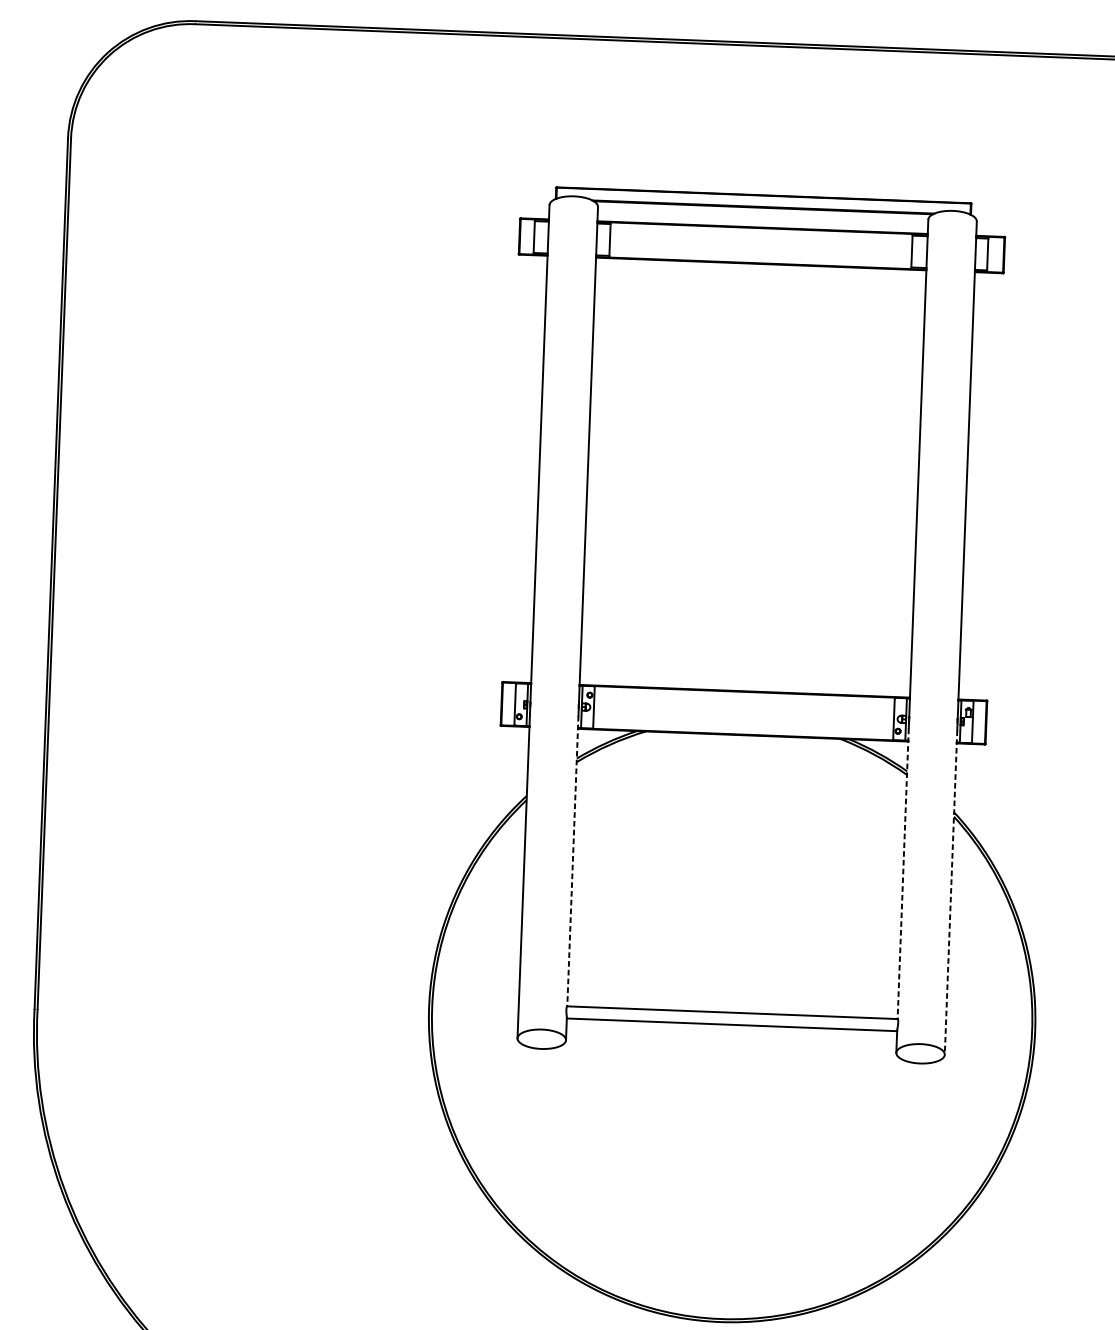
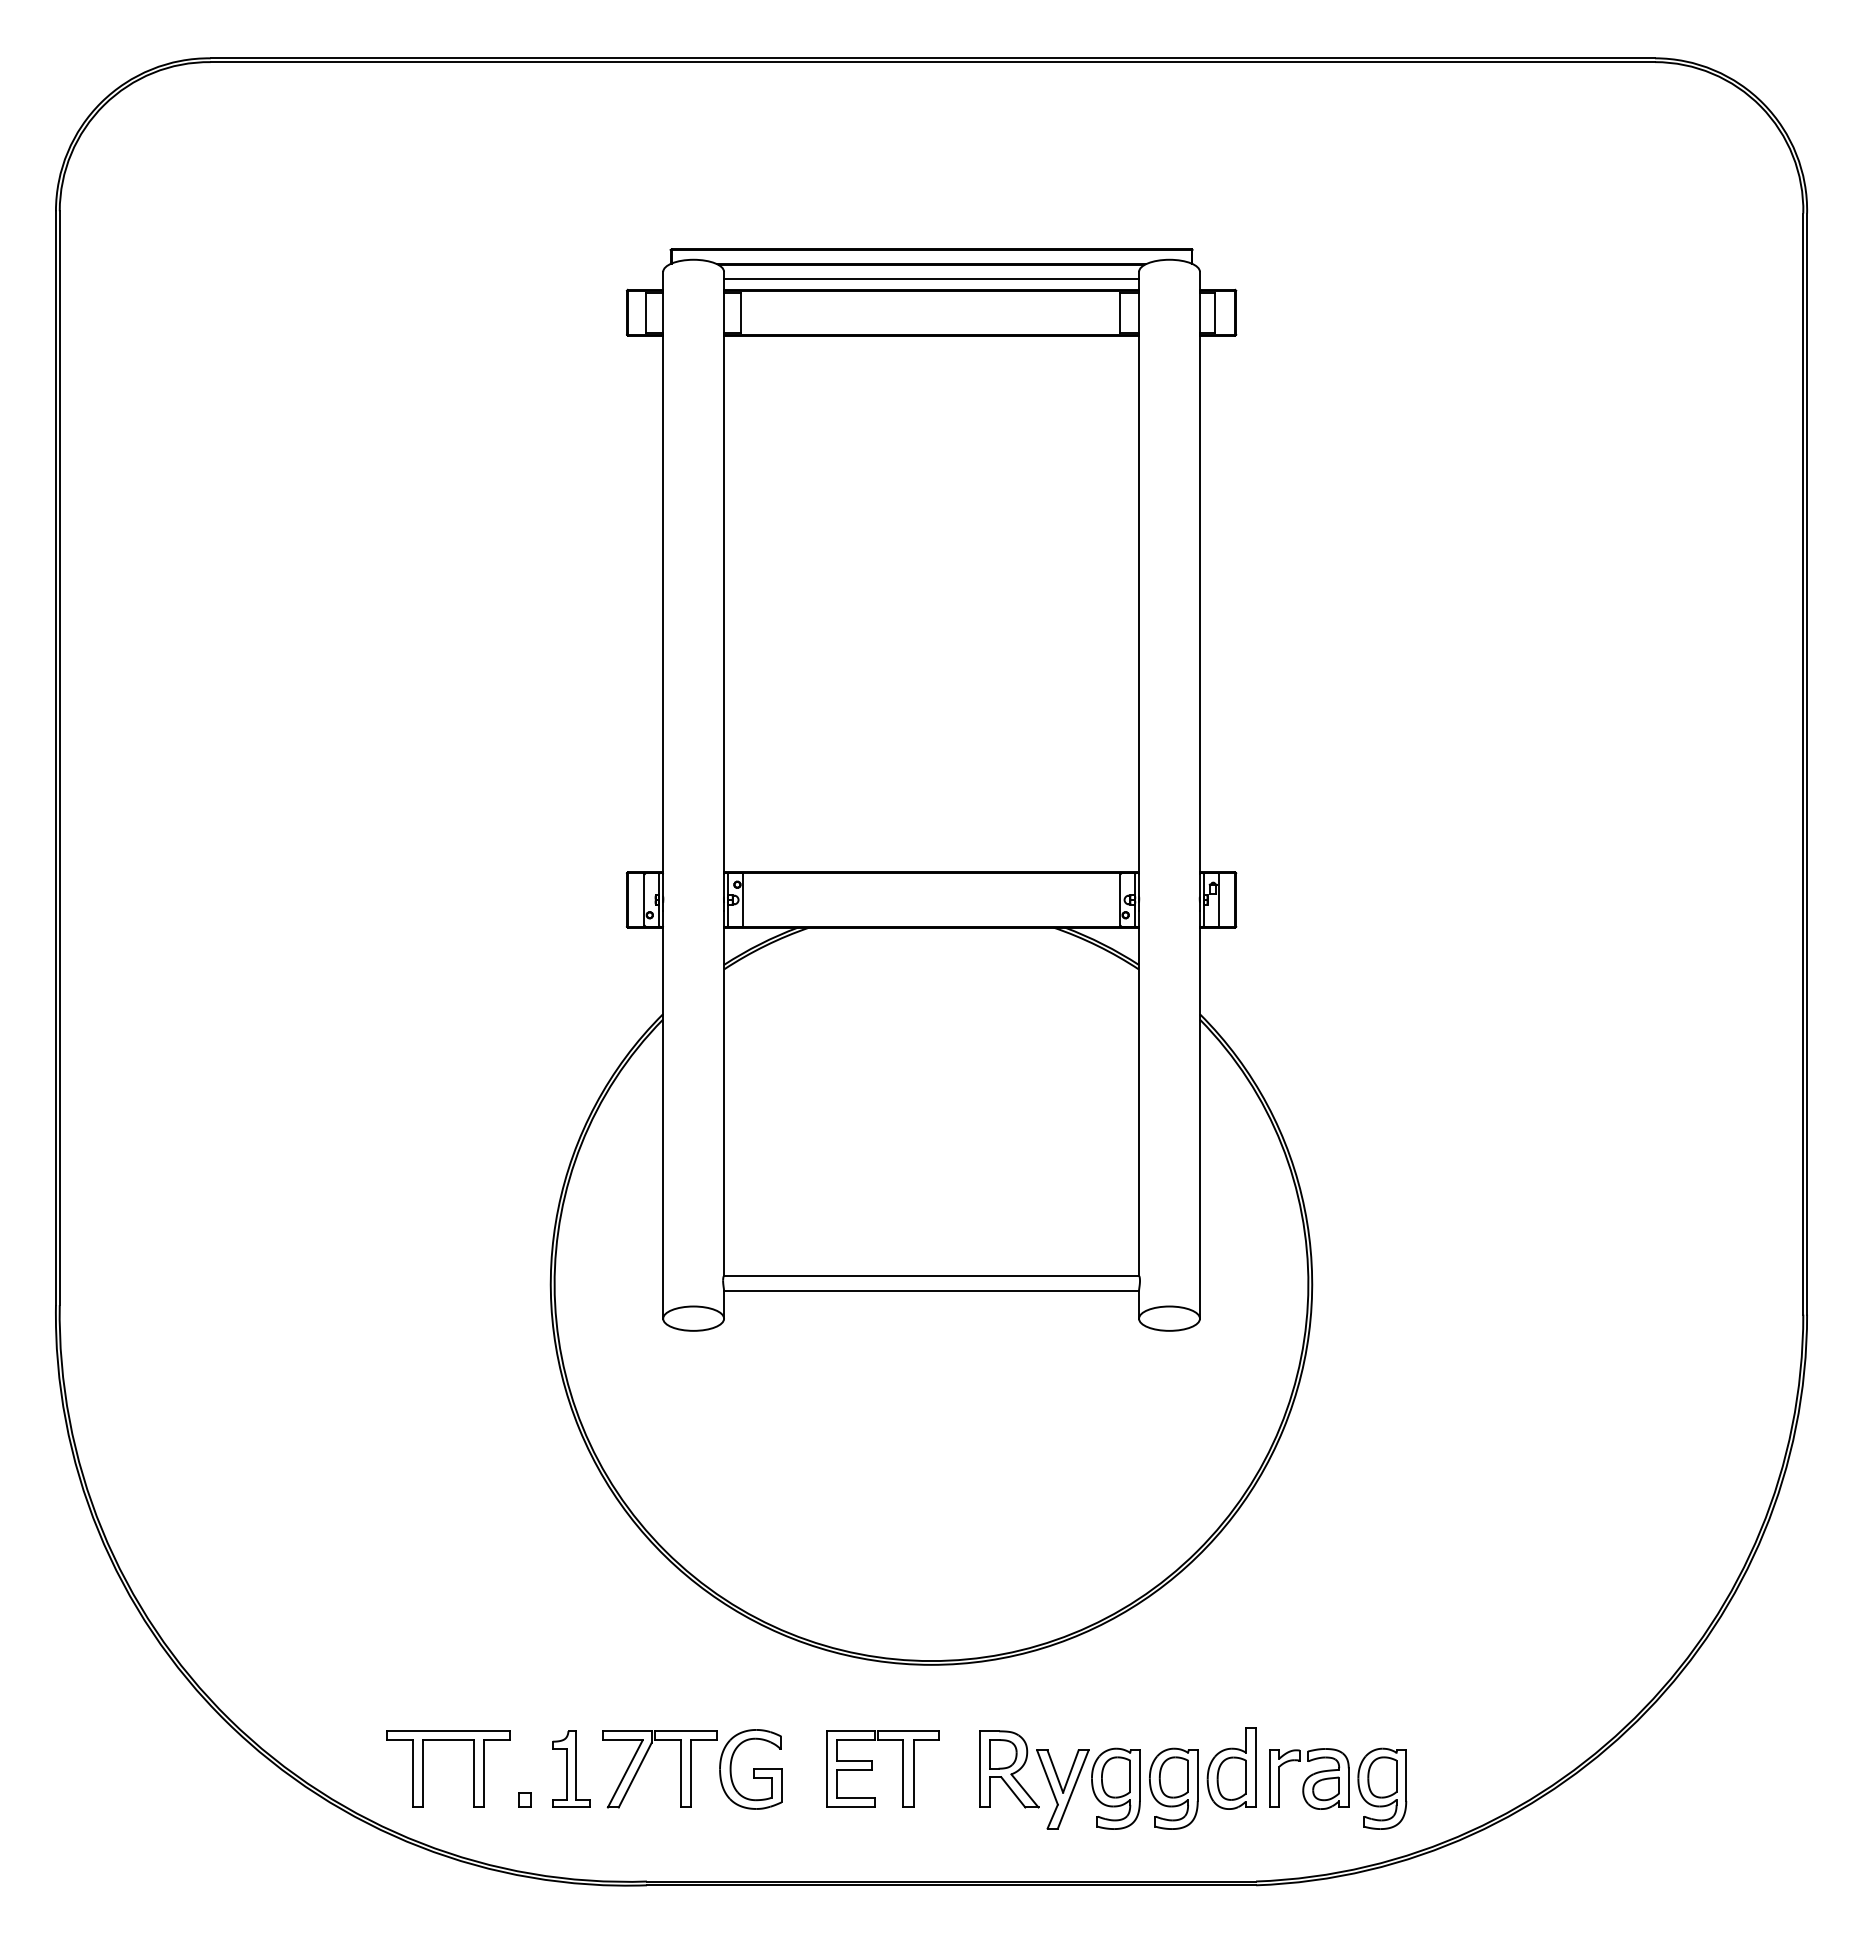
line: (762, 218) -> (931, 278), added
line: (573, 861) -> (724, 1094), dashed -> solid
line: (903, 874) -> (1139, 1094), dashed -> solid
line: (950, 892) -> (1199, 1115), dashed -> solid

